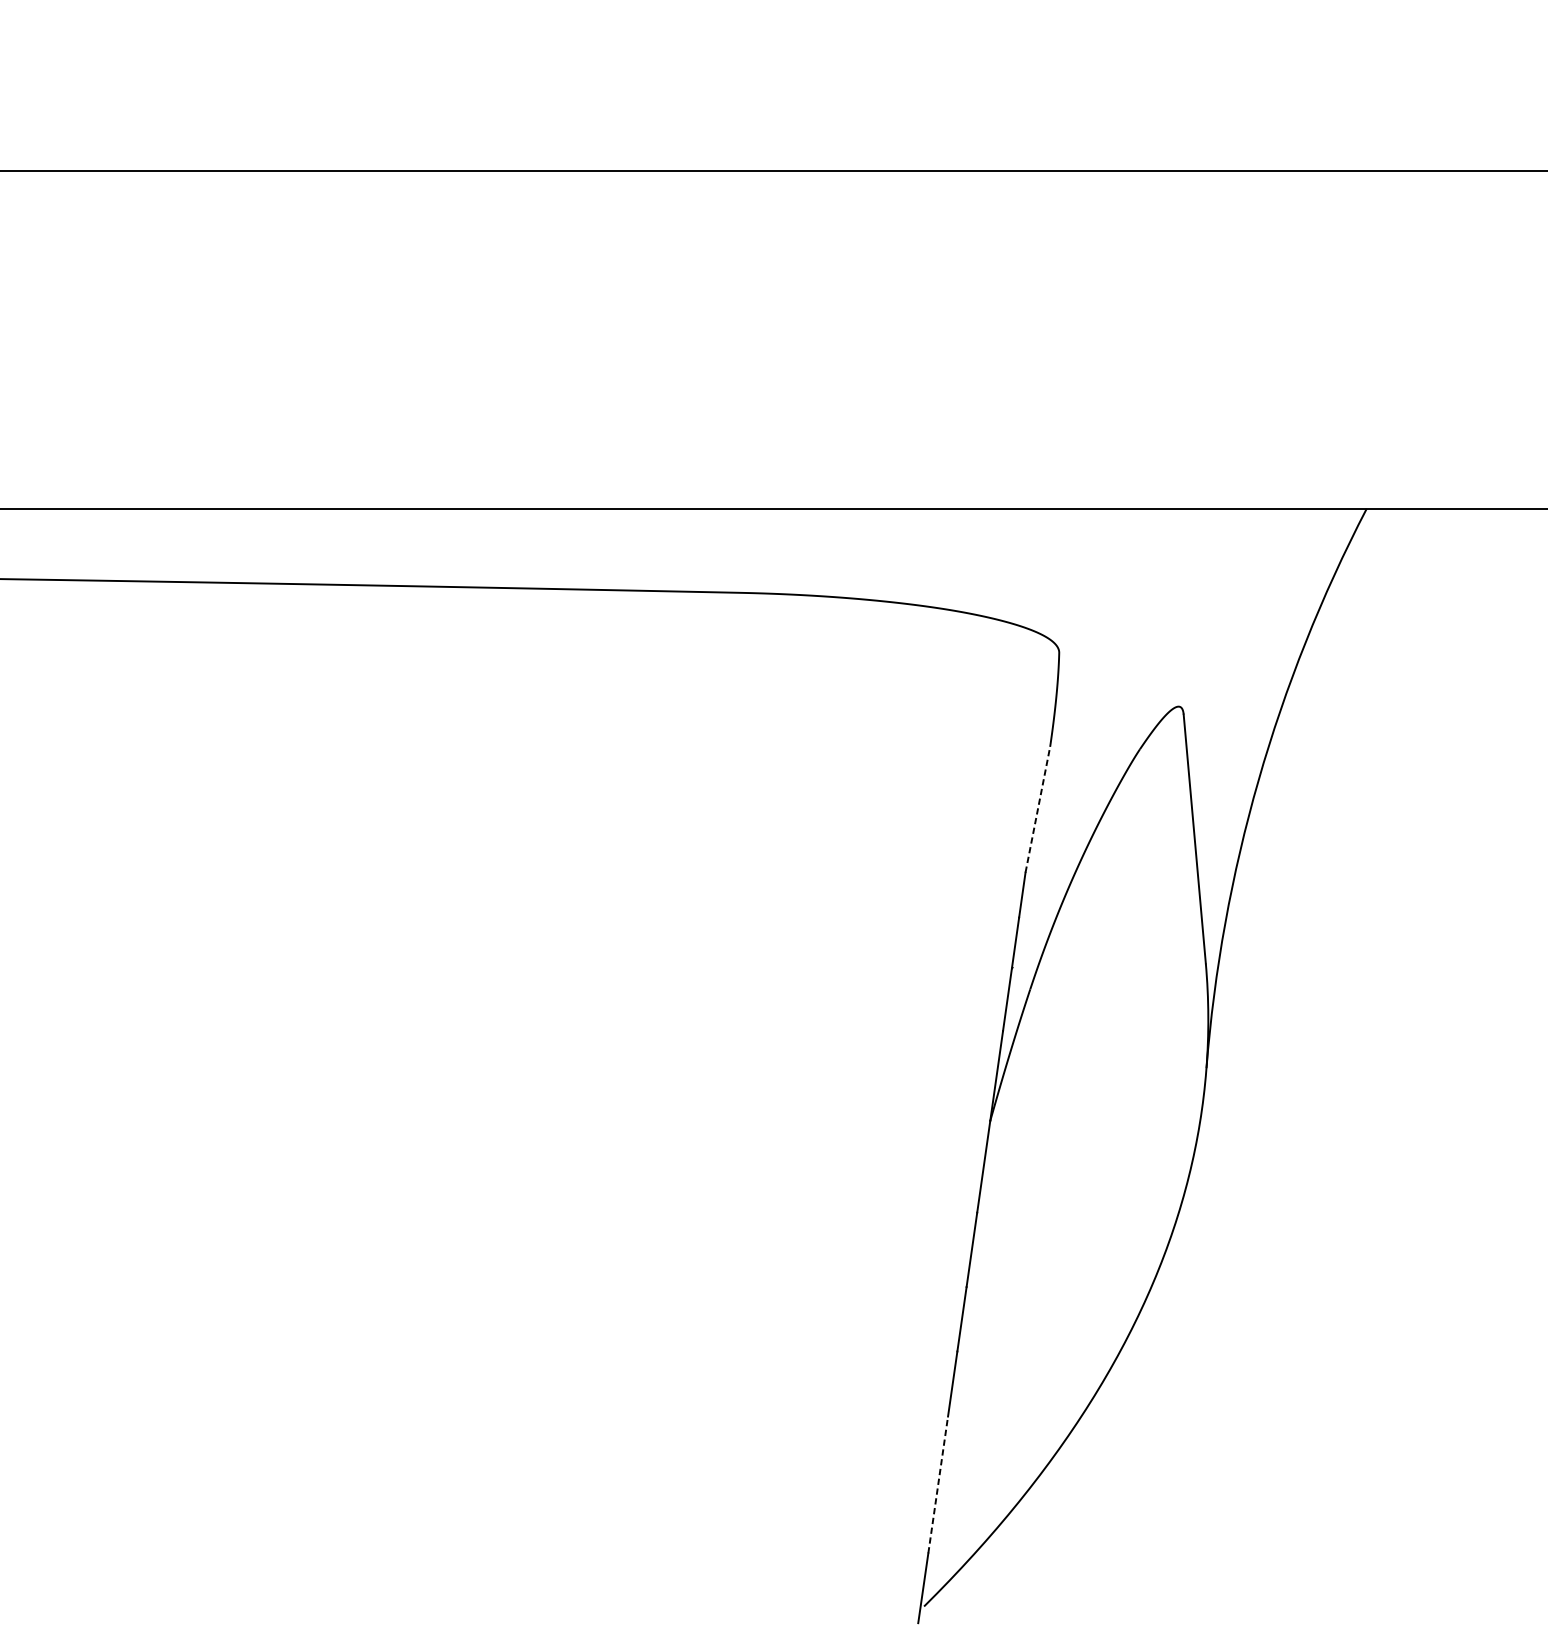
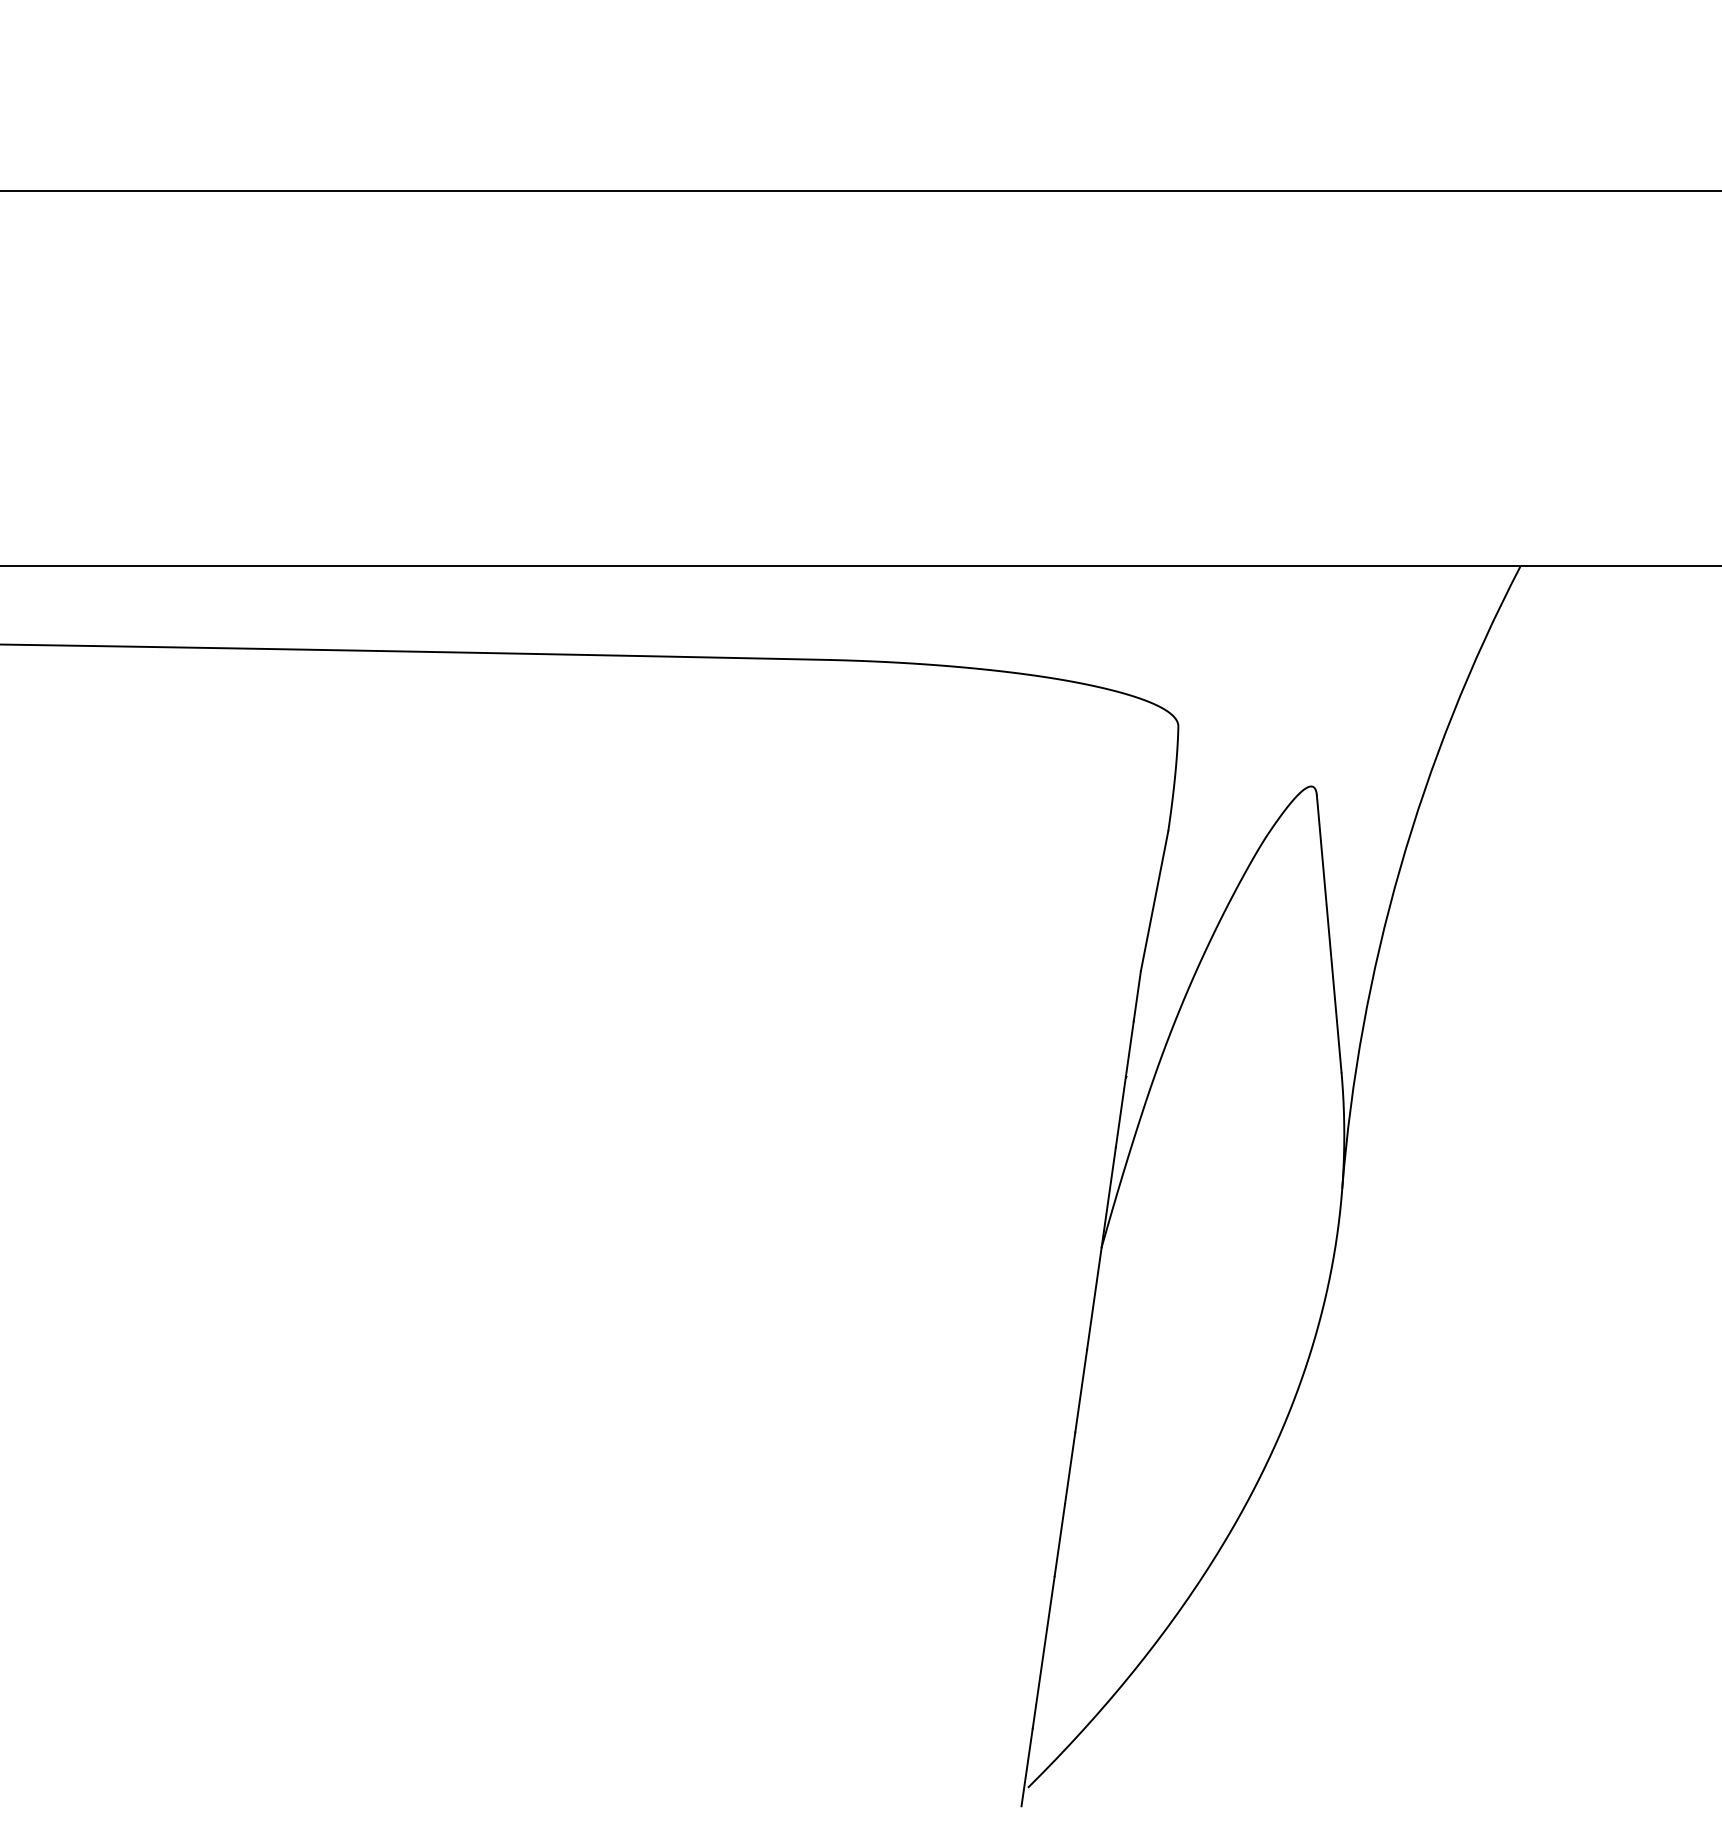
line: (1037, 809) -> (1154, 900), dashed -> solid
line: (938, 1484) -> (1043, 1652), dashed -> solid

